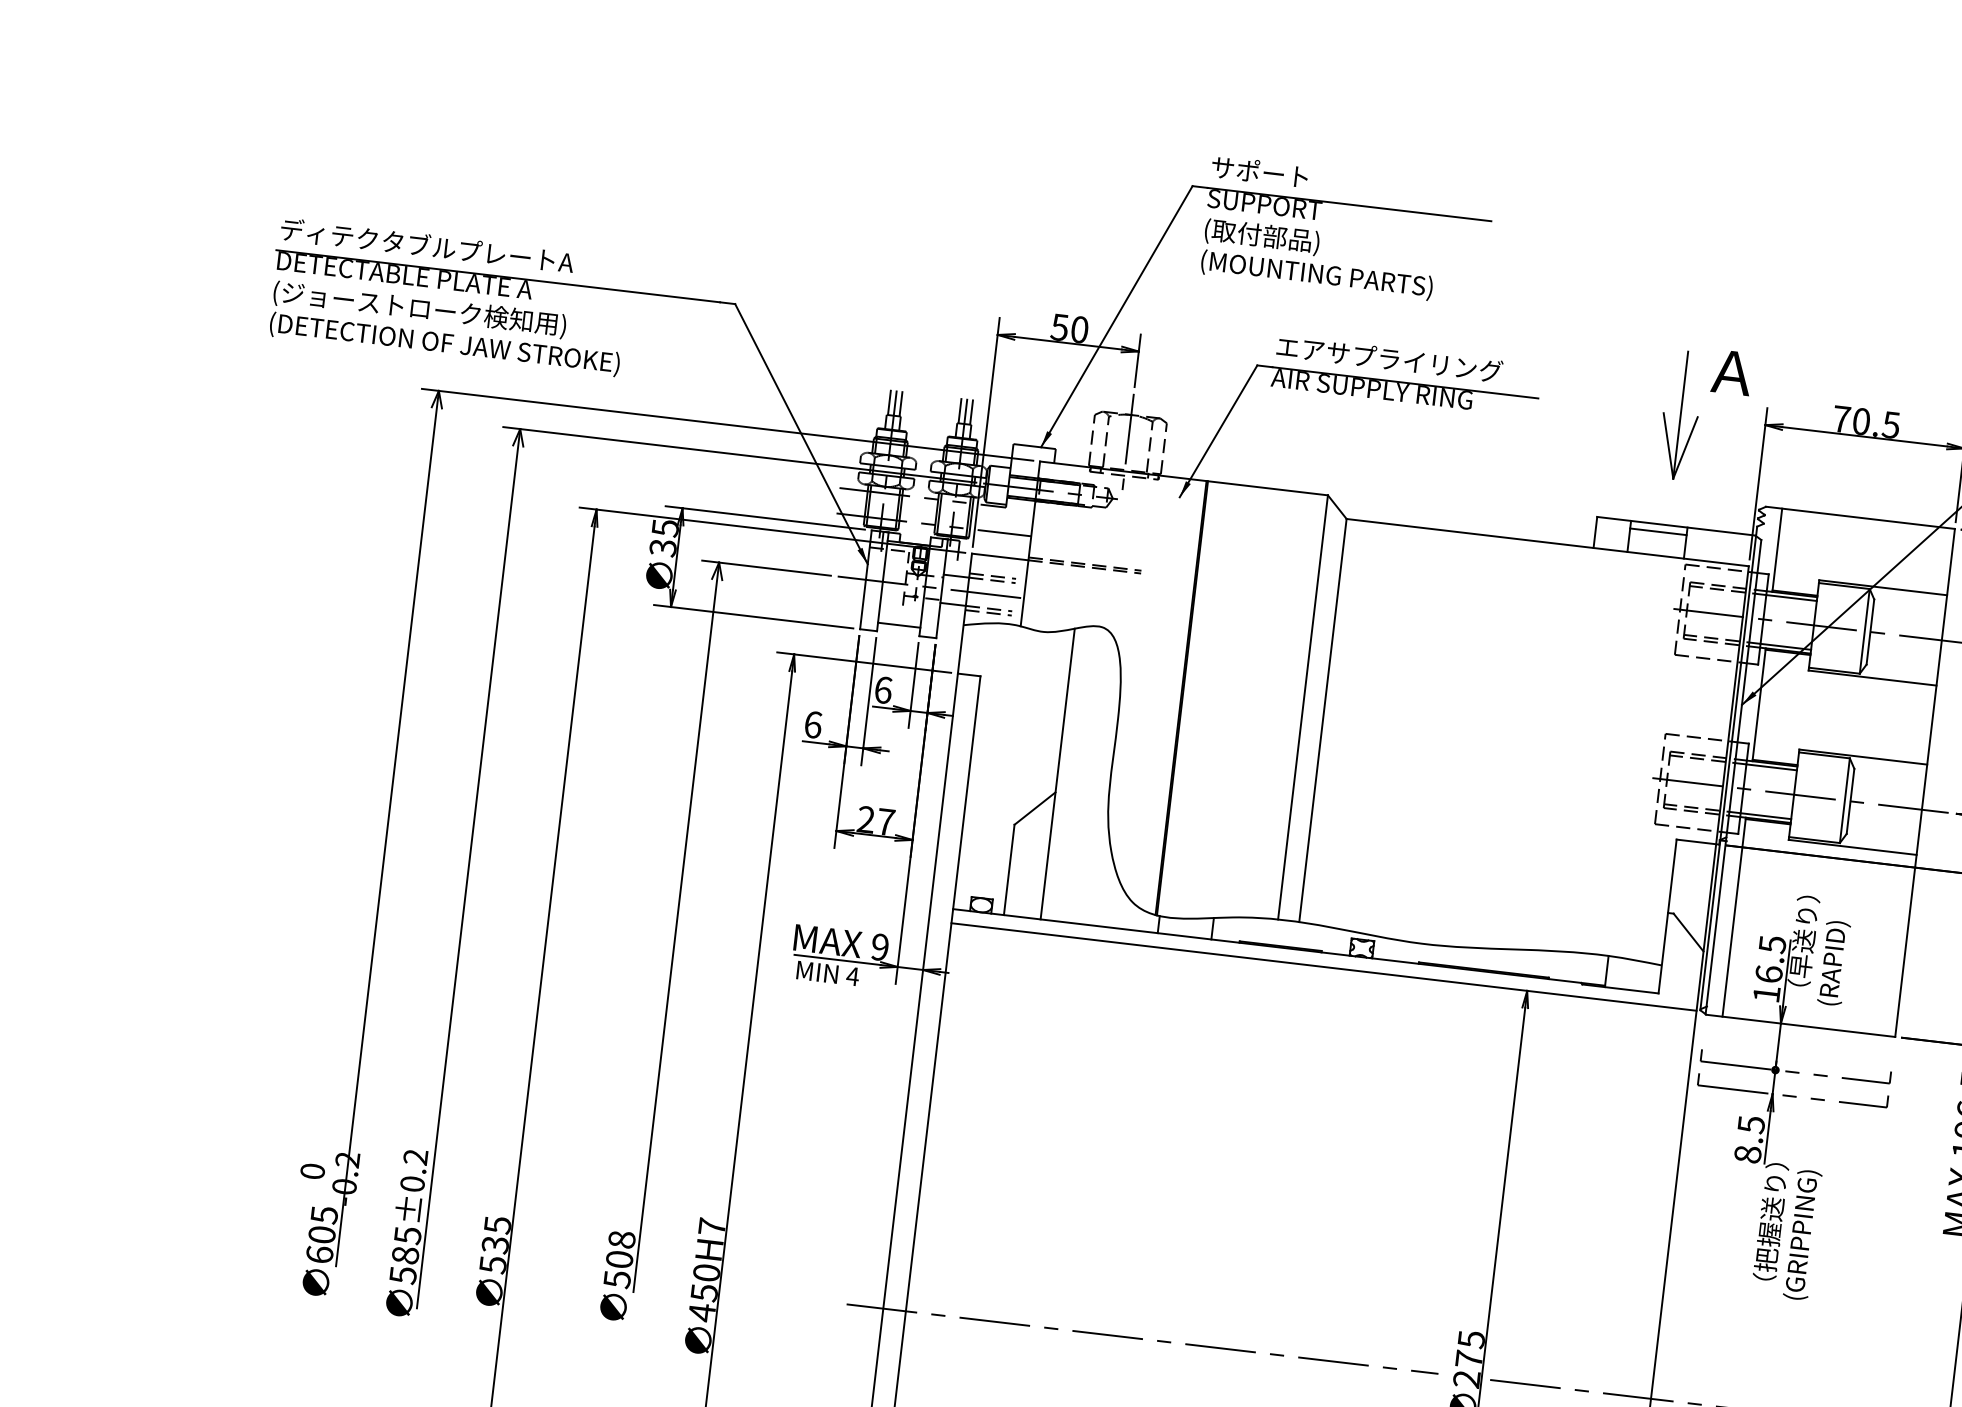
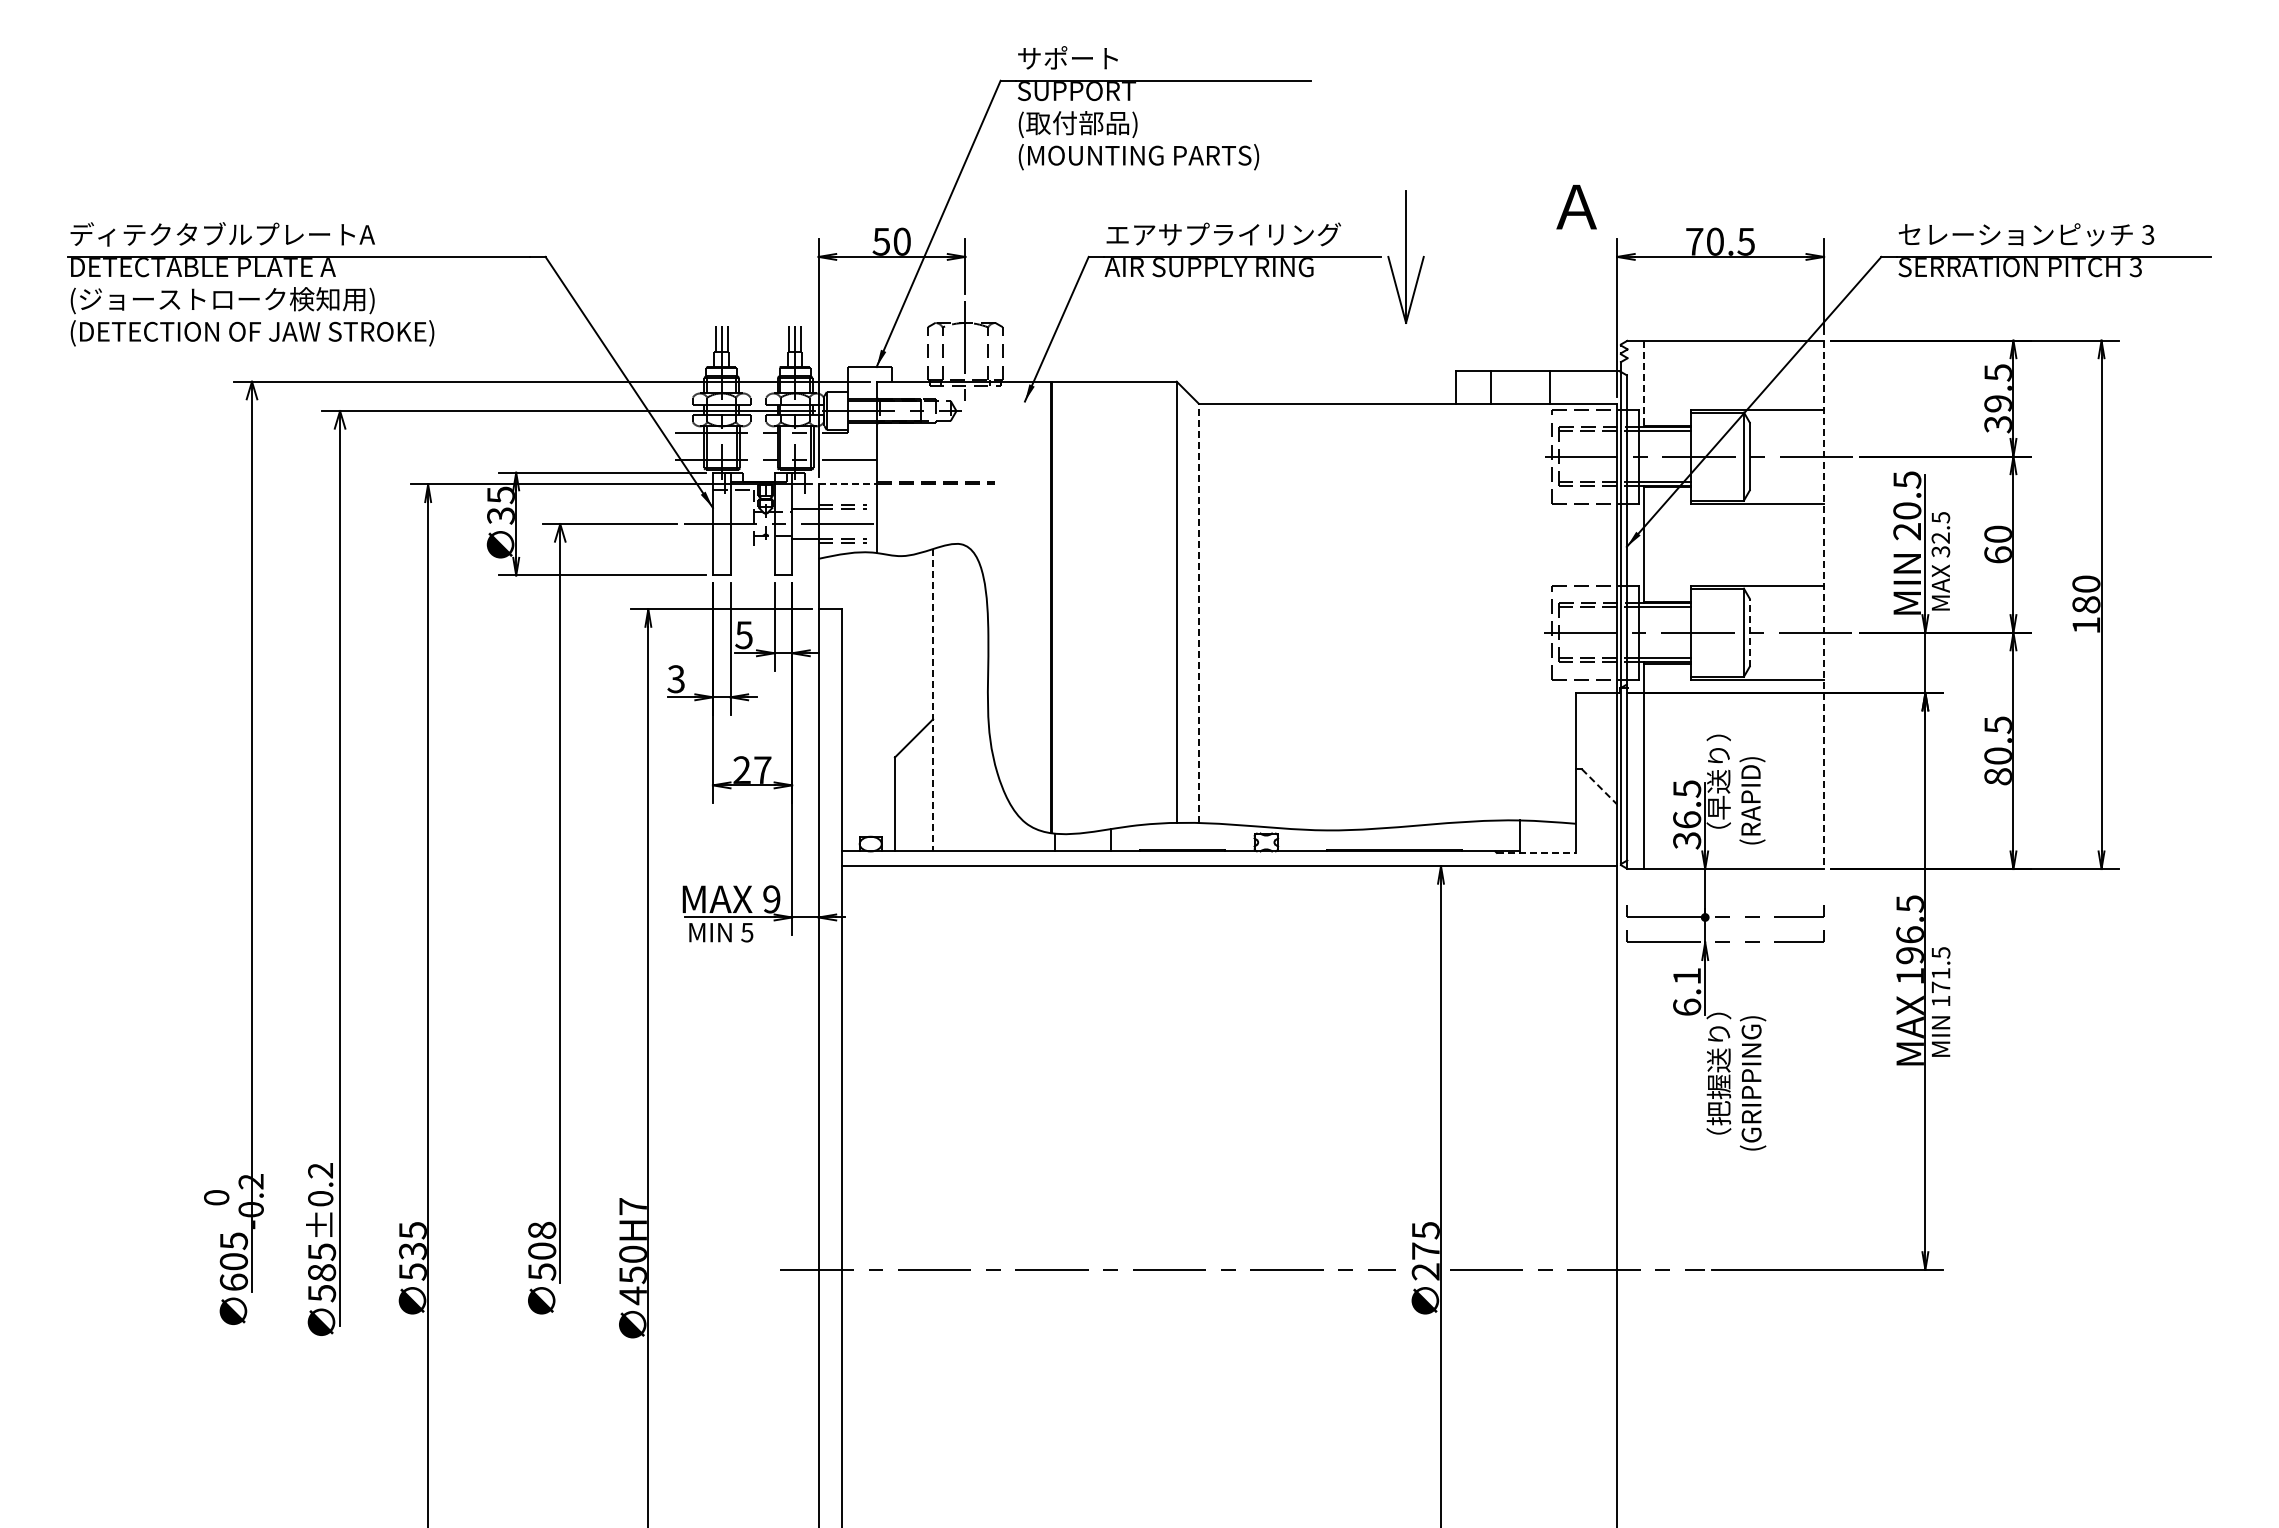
part: (1680, 414) -> (1405, 256), moved
line: (1657, 531) -> (1519, 379), removed
line: (1777, 550) -> (1644, 384), solid -> dashed
line: (1000, 557) -> (848, 484), solid -> dashed
line: (899, 625) -> (752, 566), removed
text: (882, 690) -> (743, 635), 6 -> 5
line: (1322, 720) -> (1198, 613), solid -> dashed
text: (813, 725) -> (676, 679), 6 -> 3
line: (1058, 774) -> (933, 700), solid -> dashed
line: (1925, 783) -> (1824, 605), solid -> dashed
line: (1850, 801) -> (1749, 632), solid -> dashed
line: (1688, 932) -> (1599, 786), solid -> dashed
text: (852, 976) -> (746, 932), 4 -> 5
line: (1620, 988) -> (1536, 852), solid -> dashed
text: (1767, 994) -> (1687, 840), 16.5 -> 36.5
text: (1750, 1139) -> (1687, 991), 8.5 -> 6.1

